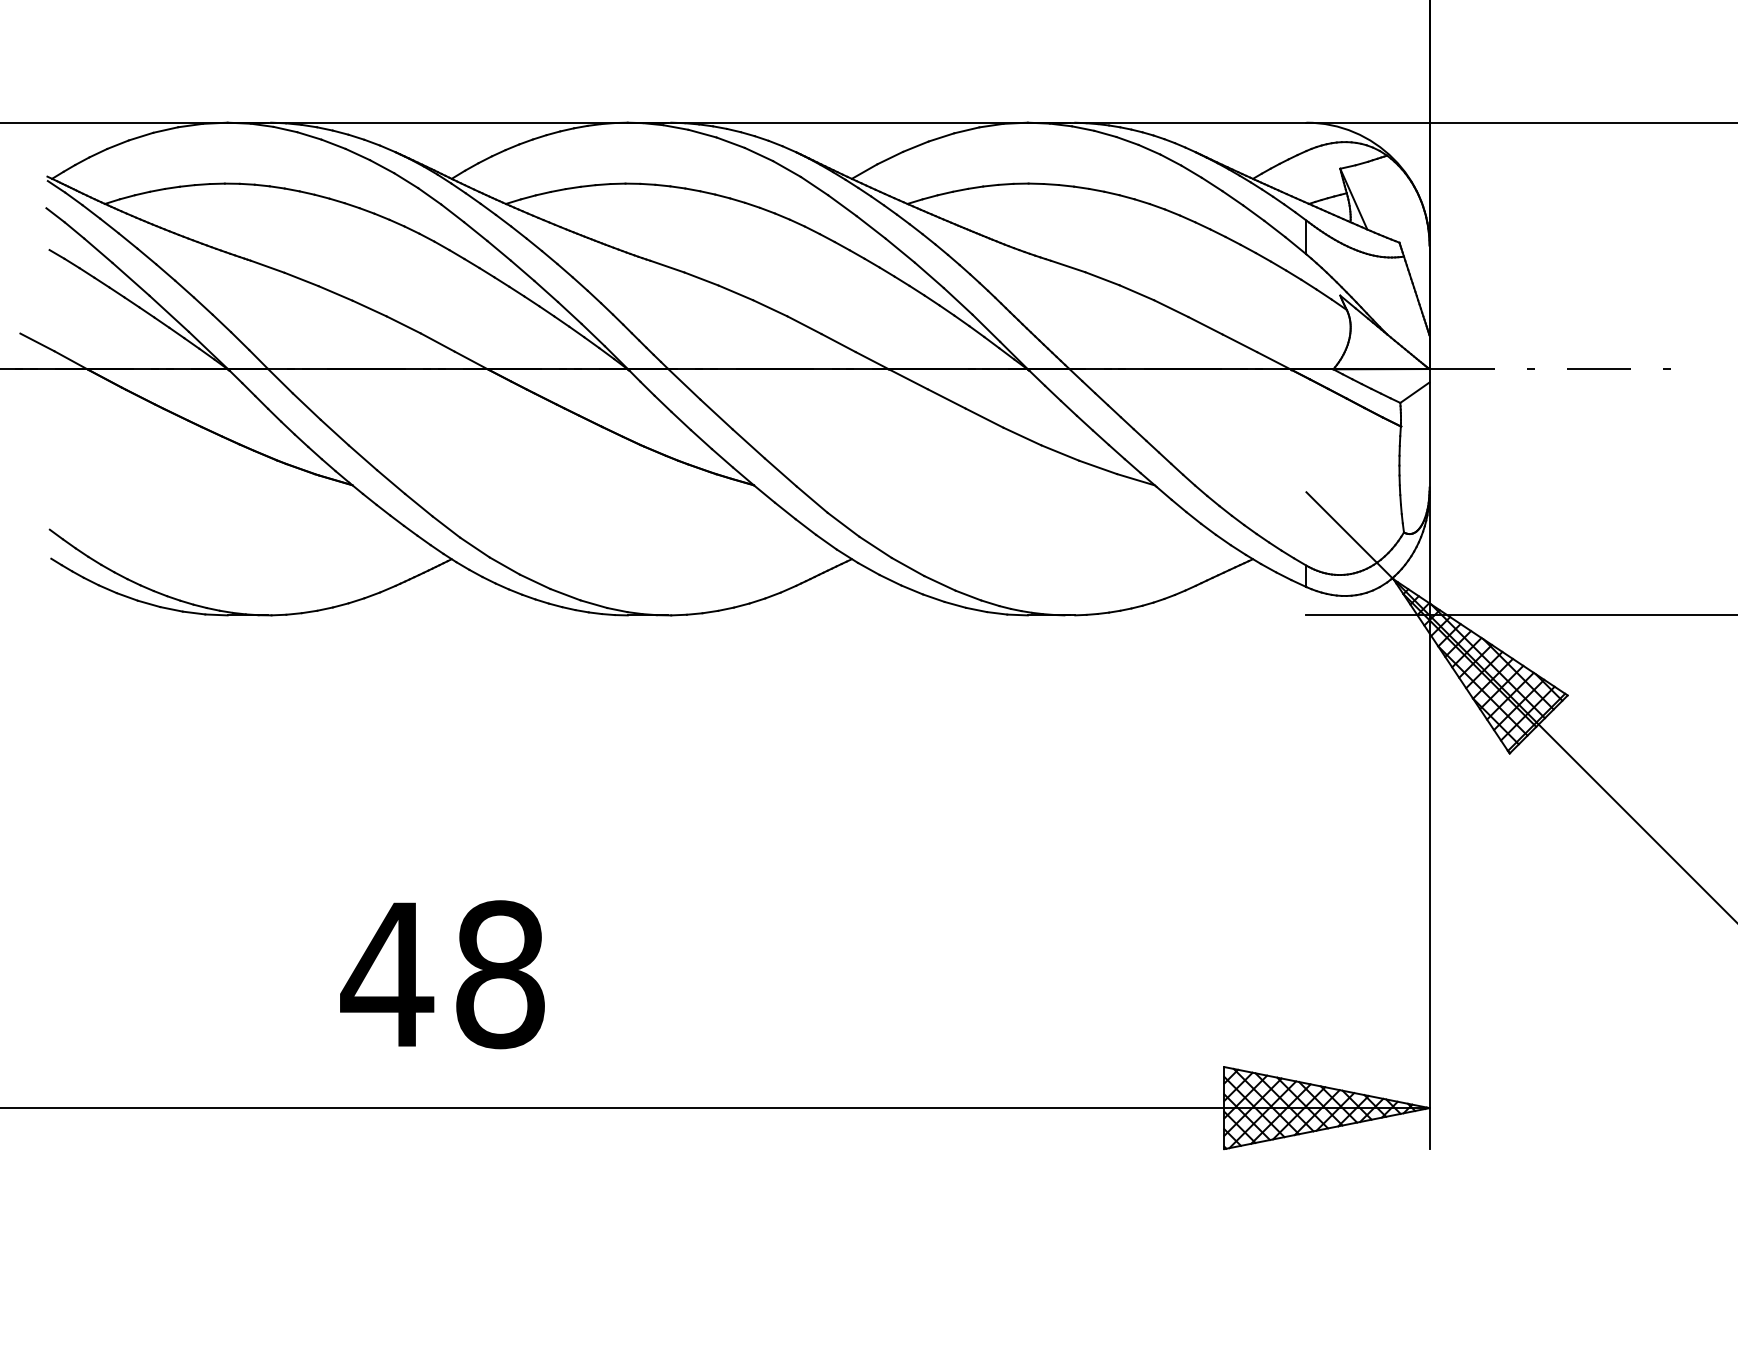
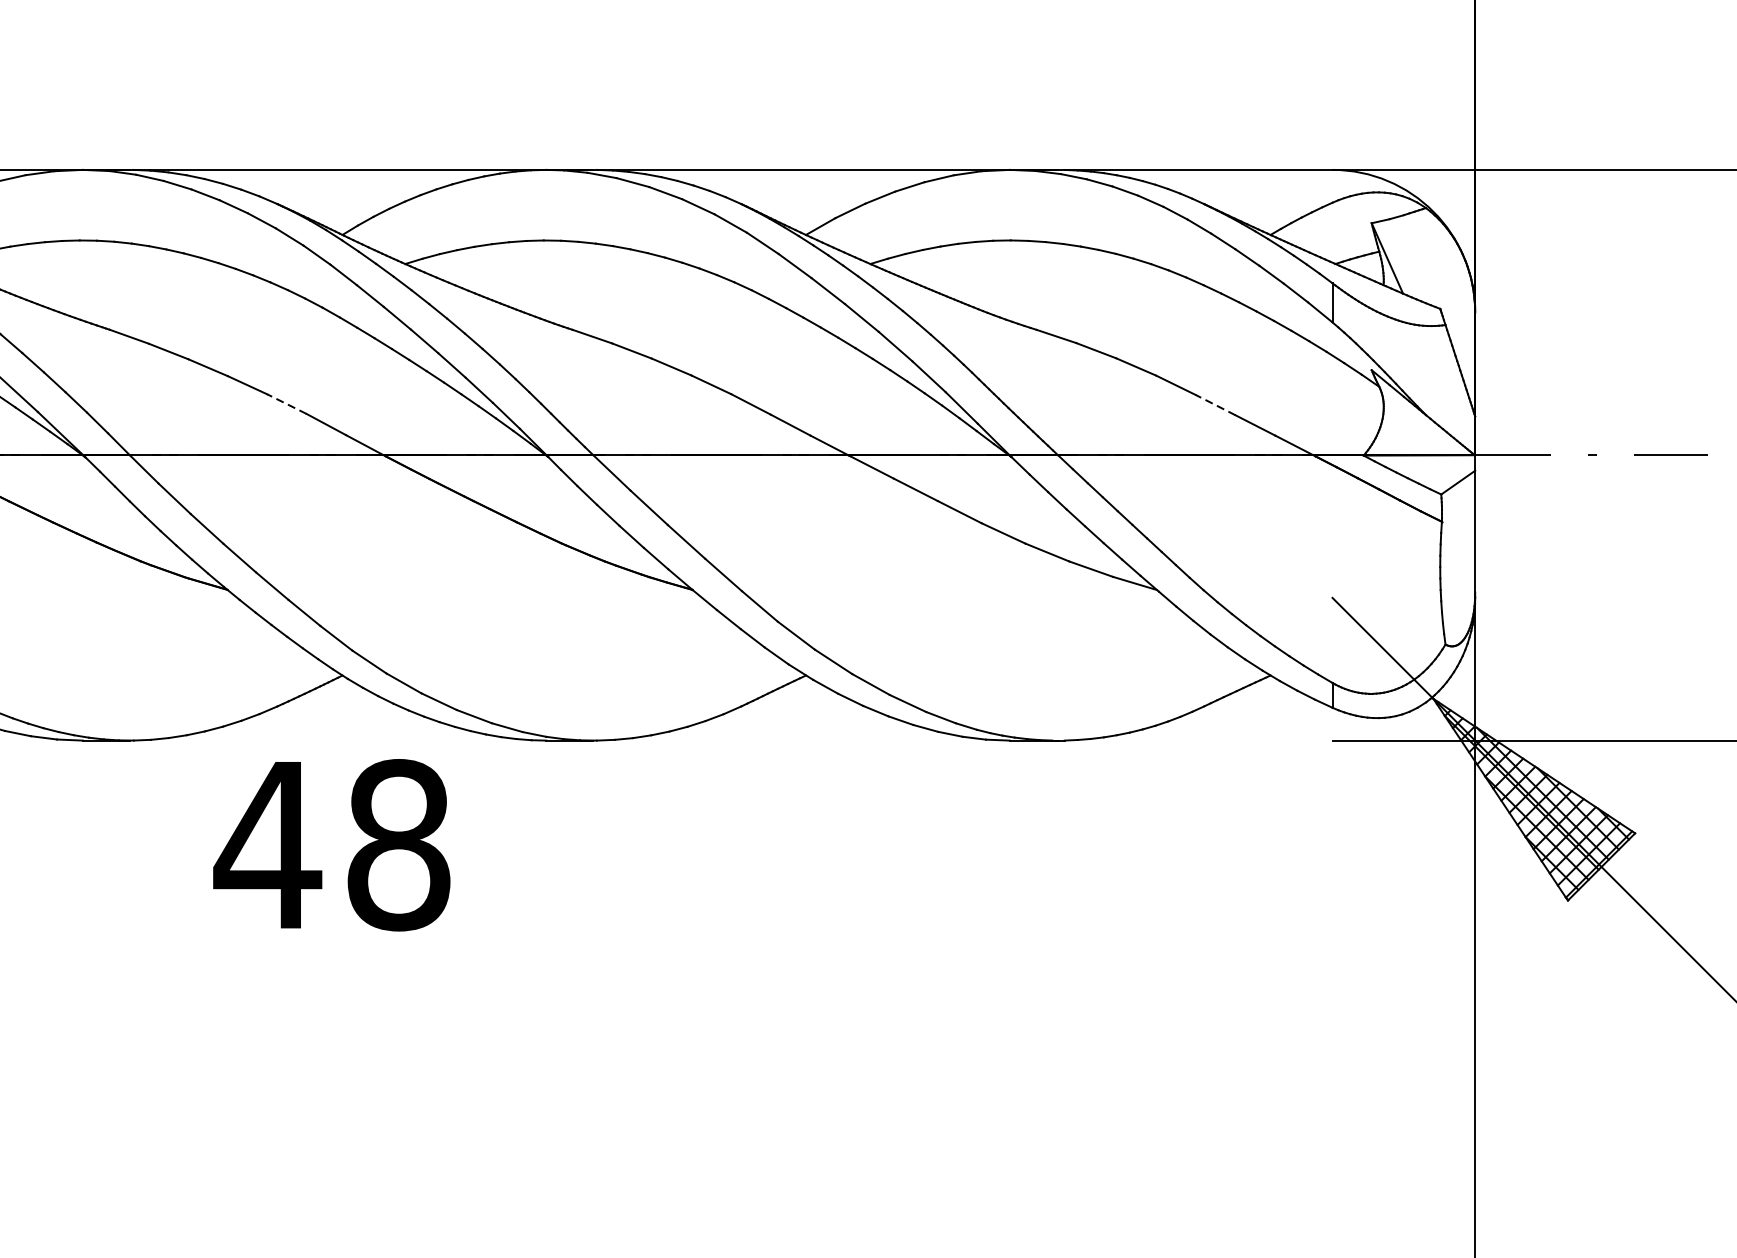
line: (403, 324) -> (286, 403), solid -> dashed
line: (1205, 325) -> (1215, 404), solid -> dashed
text: (442, 974) -> (331, 844), moved

